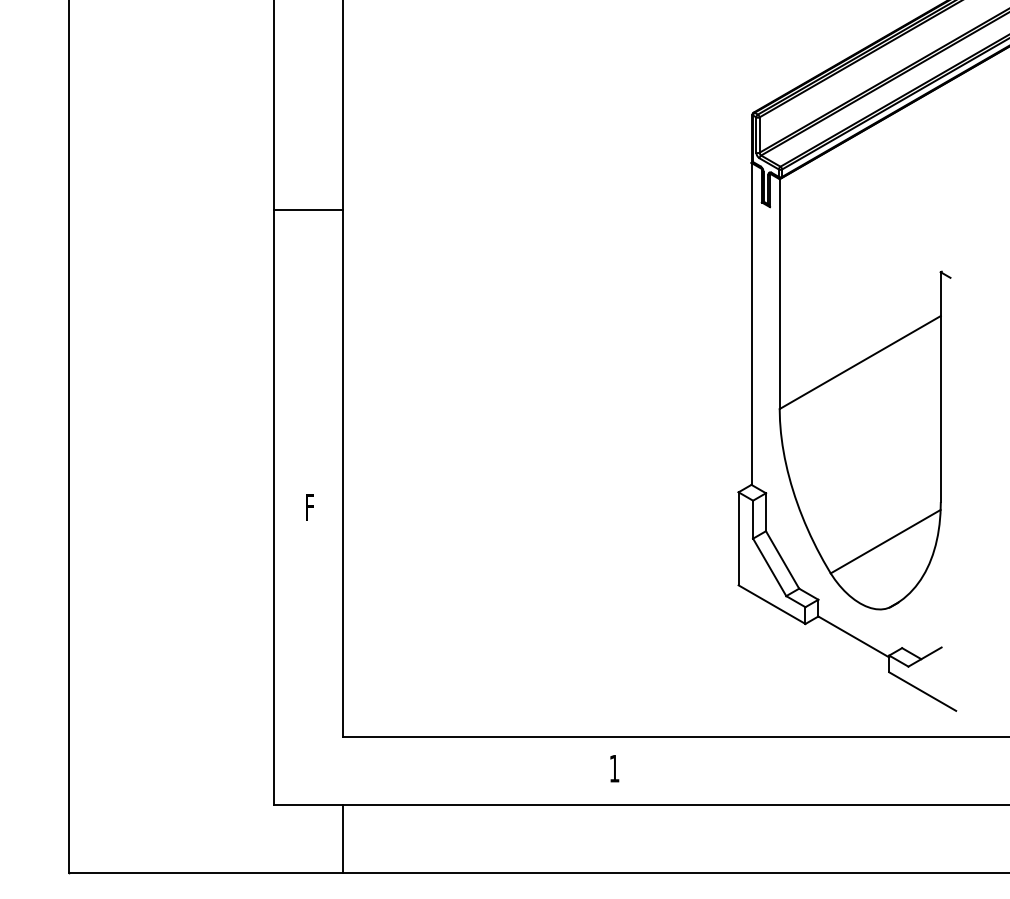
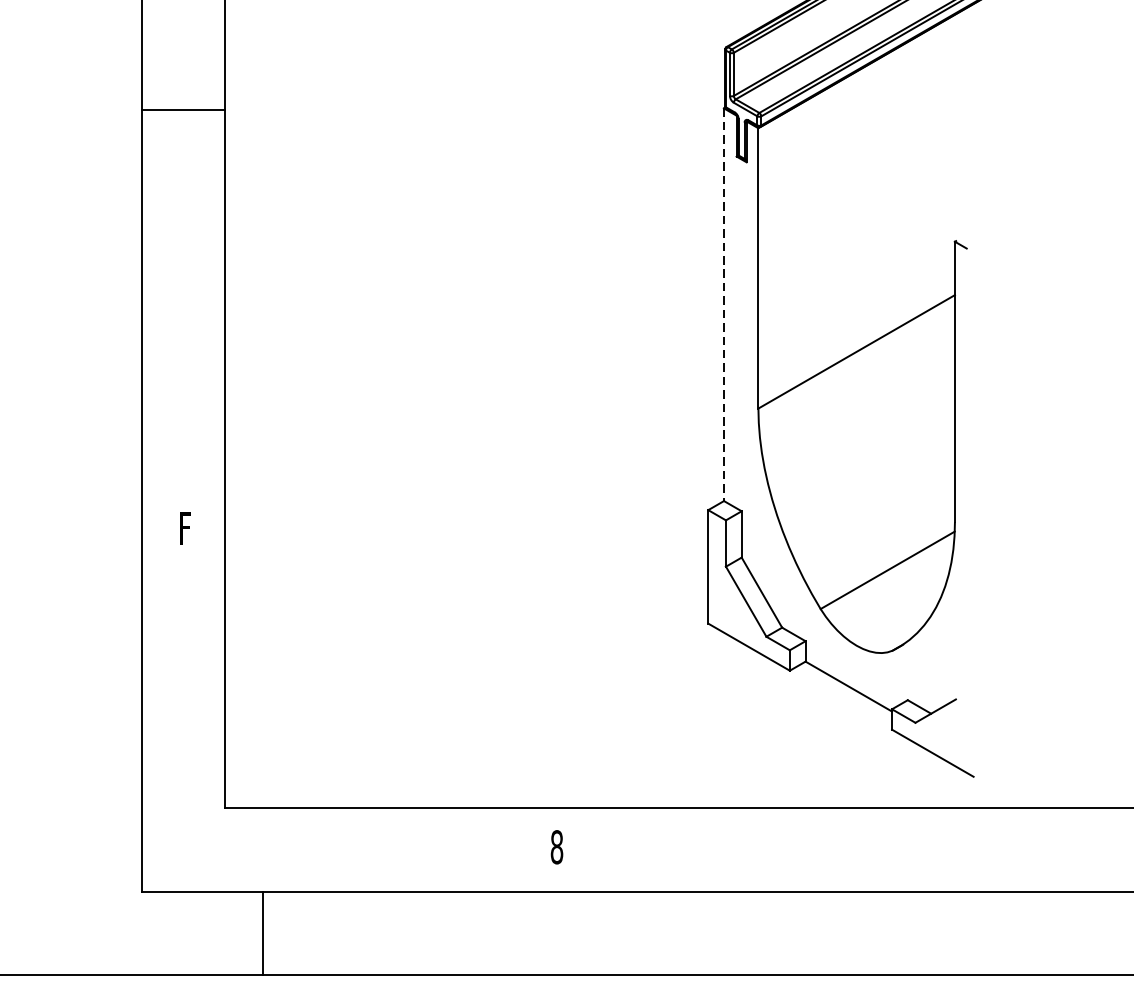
line: (308, 210) -> (183, 110), moved
line: (751, 323) -> (724, 304), solid -> dashed
text: (614, 768) -> (556, 847), 1 -> 8
line: (342, 839) -> (262, 933), moved

